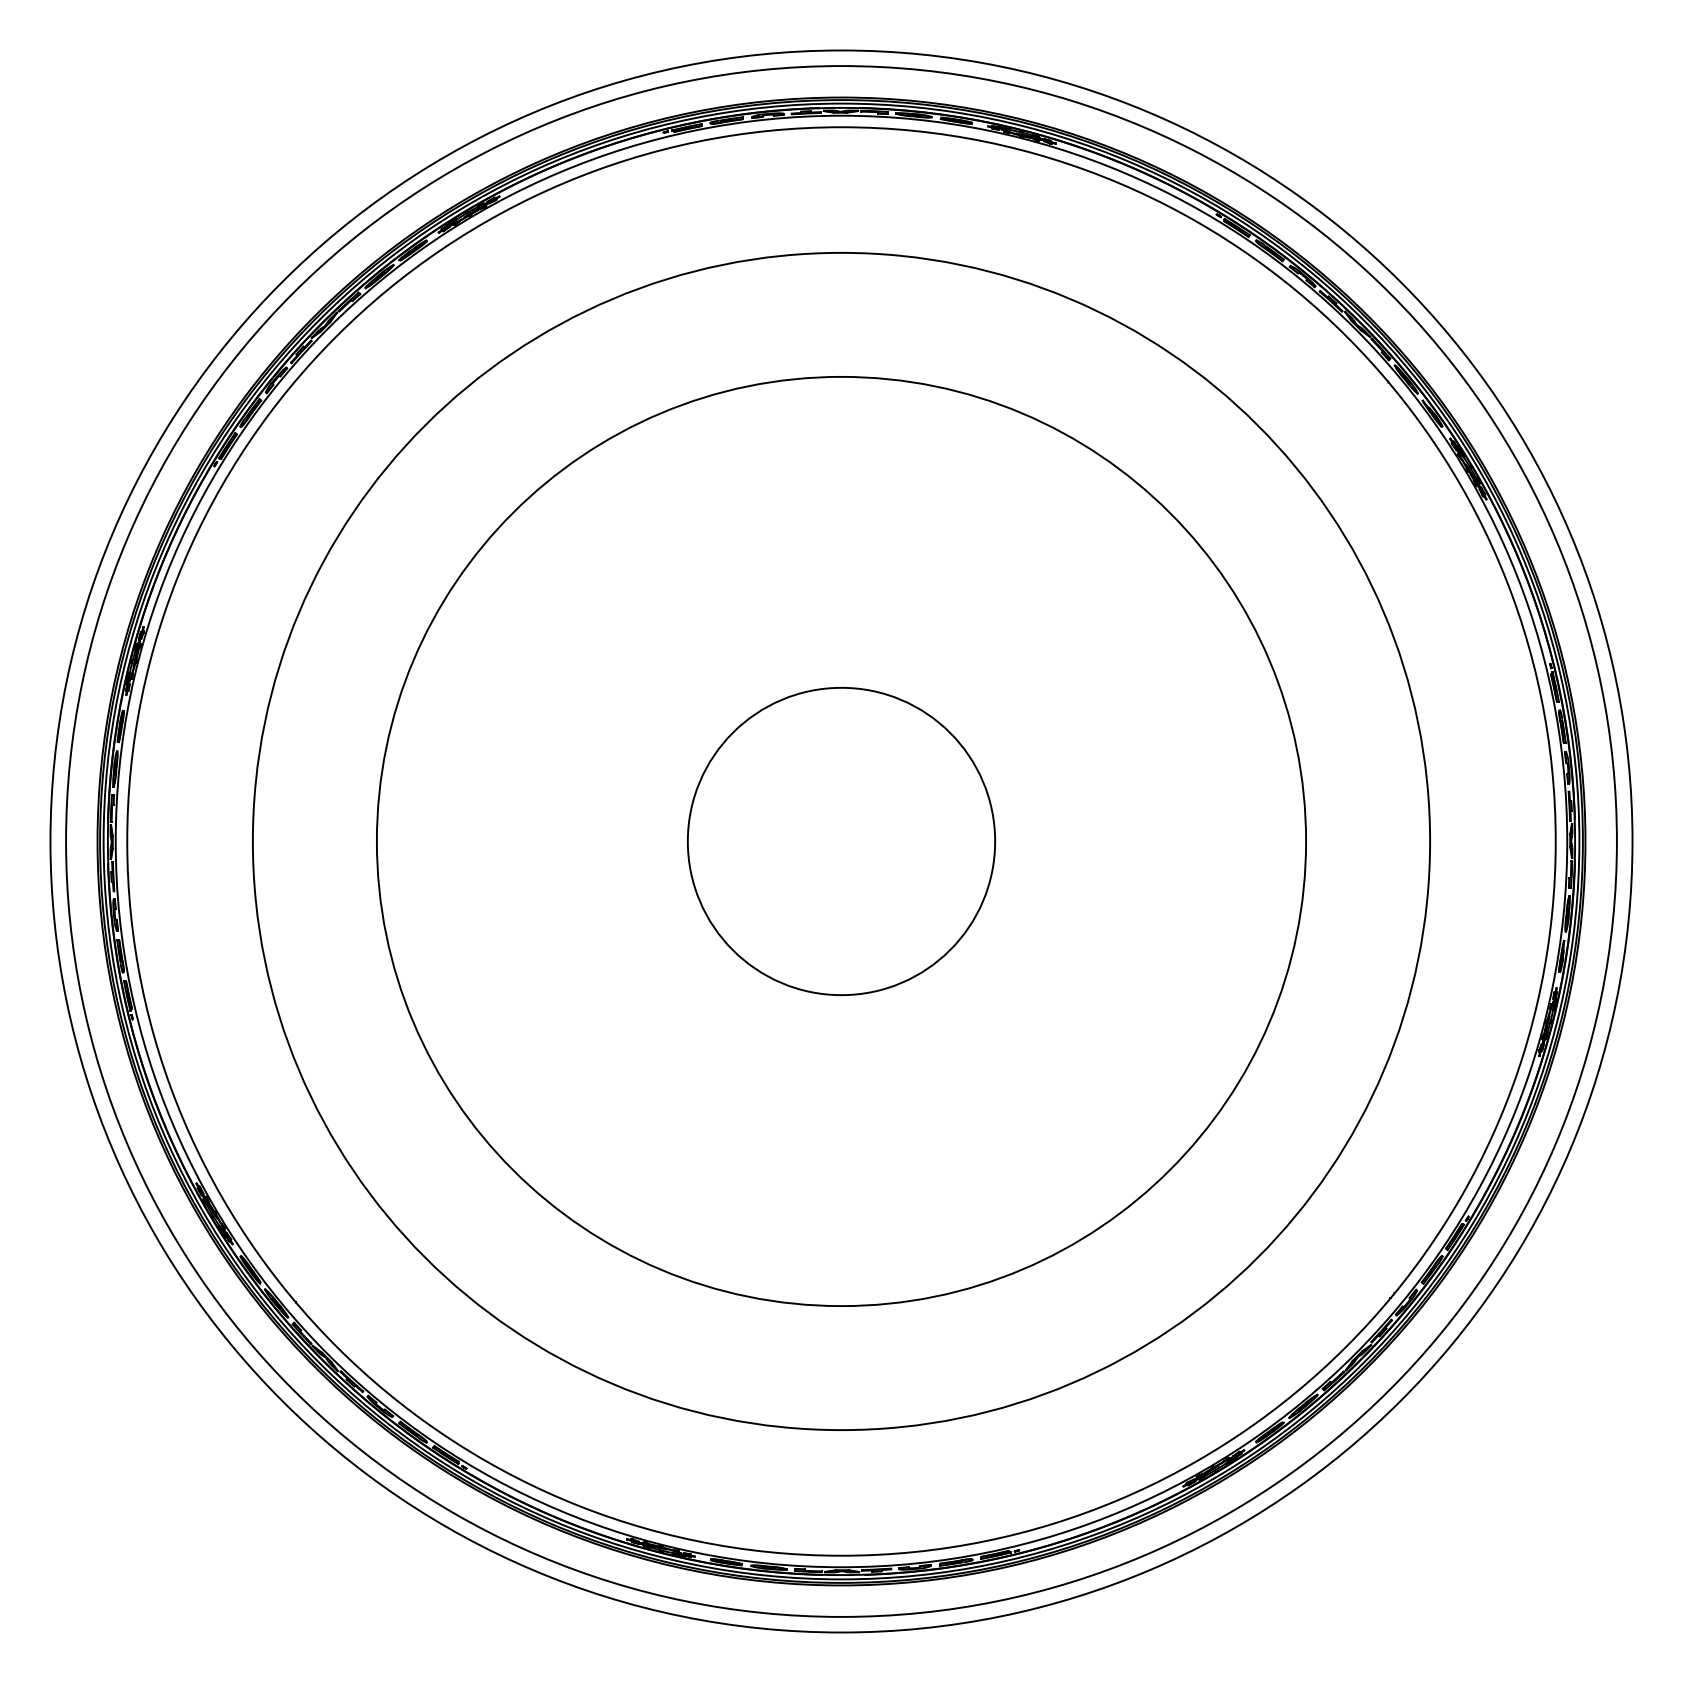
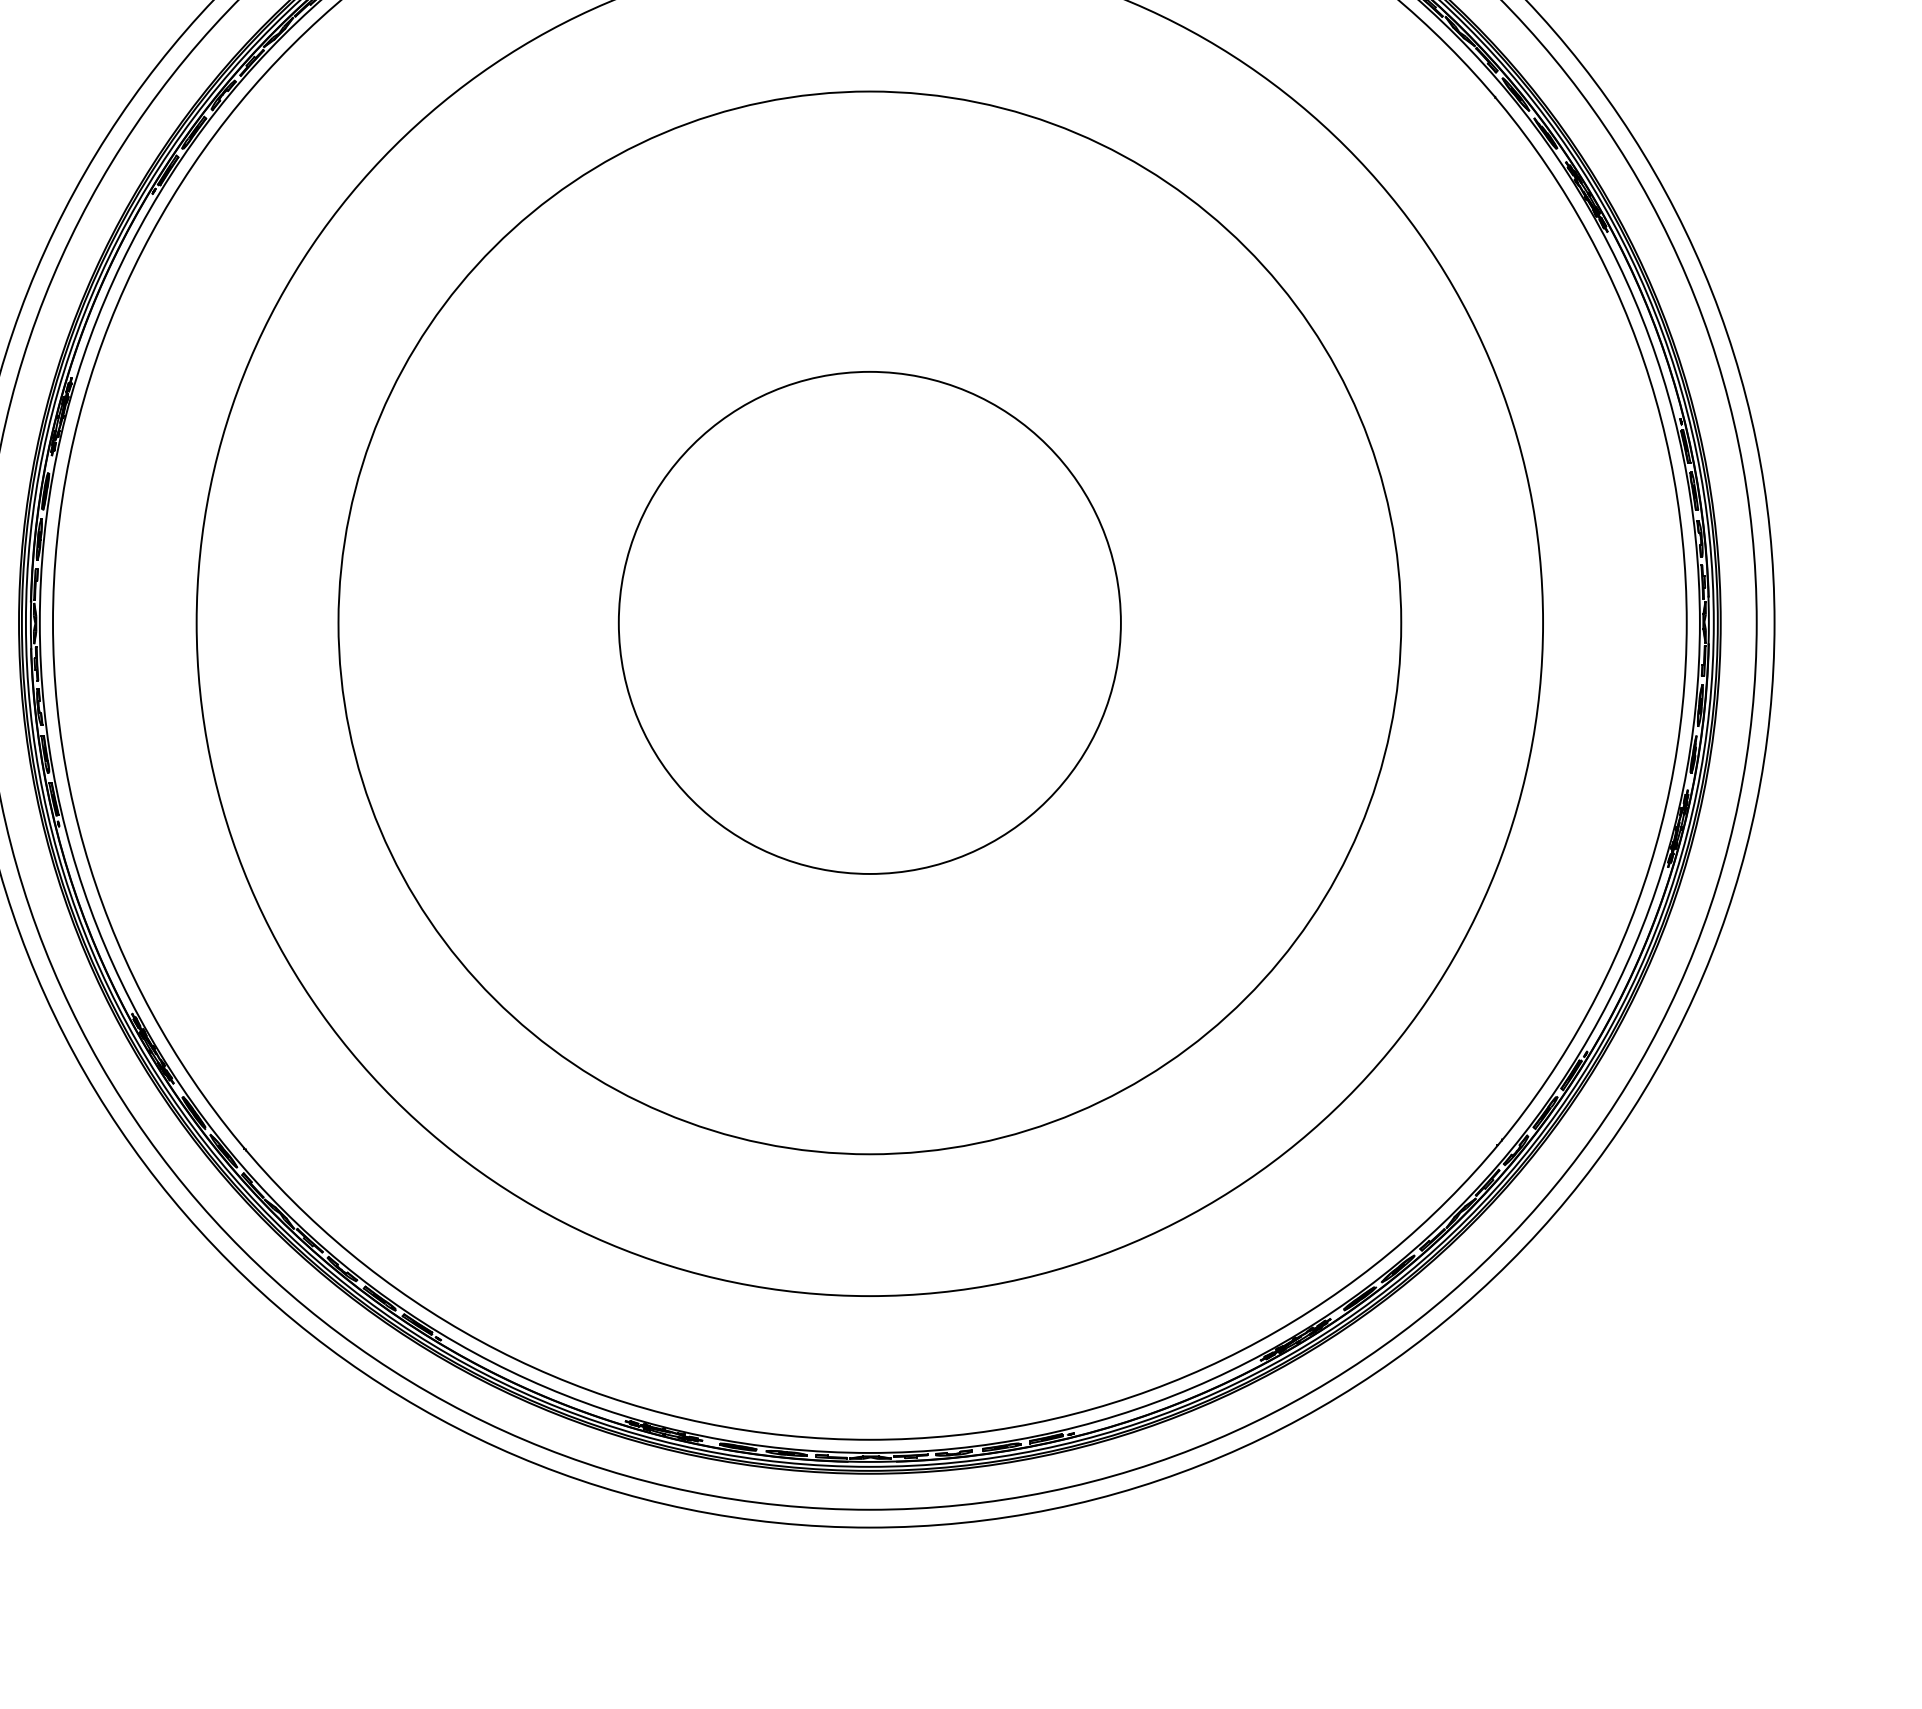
circle: (841, 841) -> (869, 622), size x1.43

